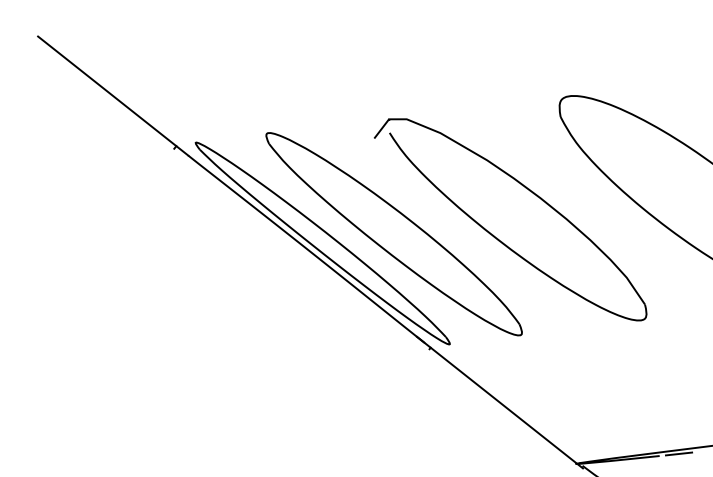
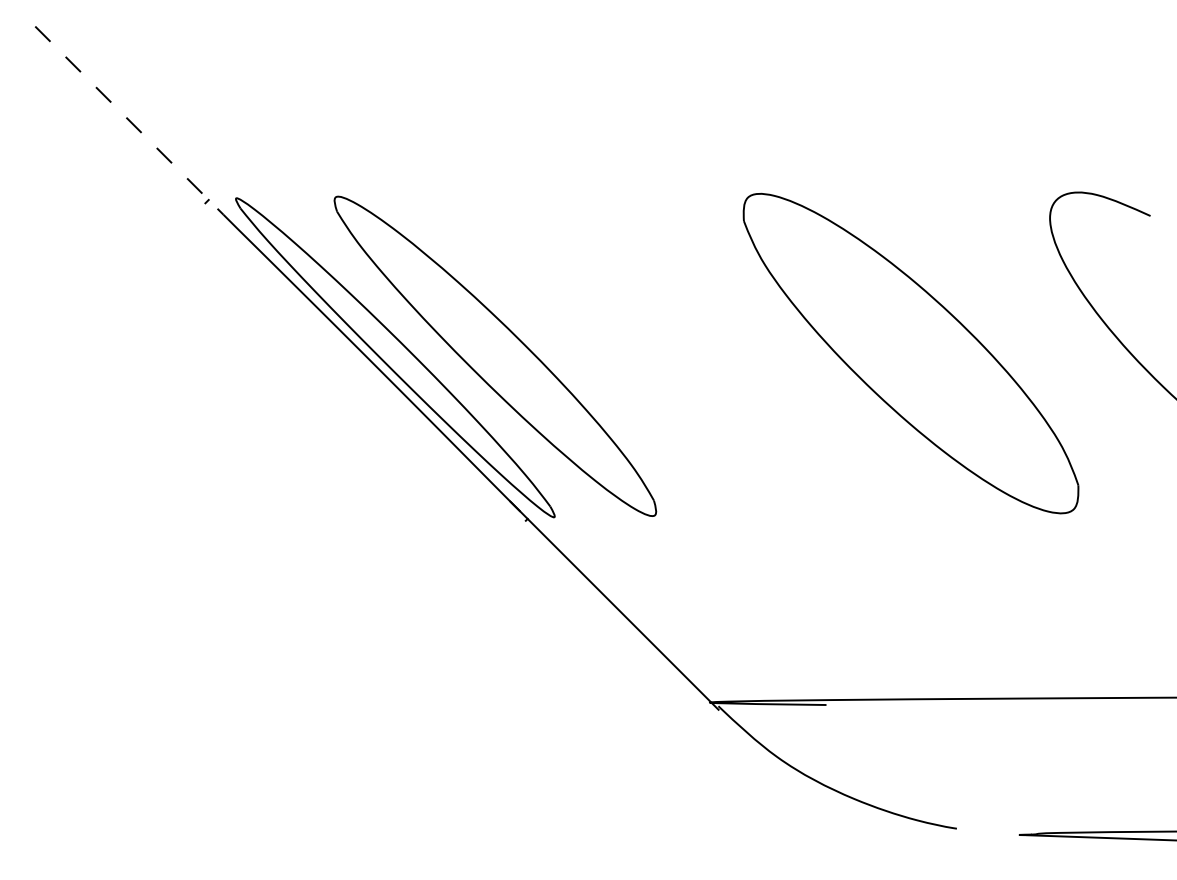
line: (113, 96) -> (129, 121), solid -> dashed
part: (496, 237) -> (635, 376), removed
line: (679, 454) -> (853, 705), removed

